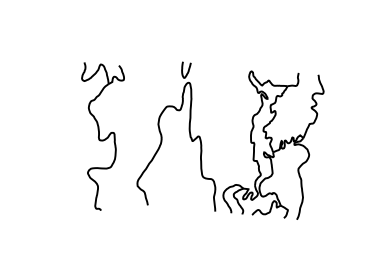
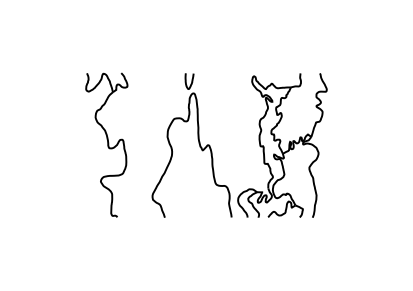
part: (249, 137) -> (258, 141), moved

